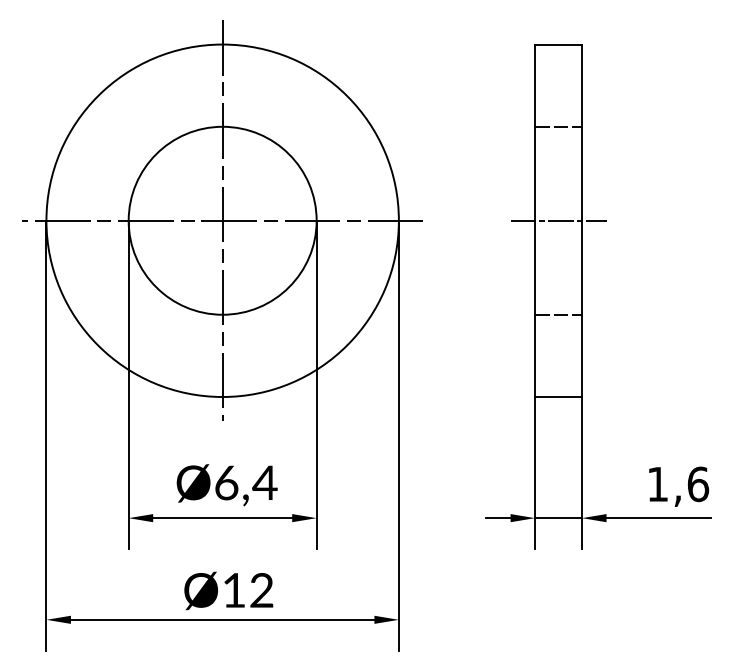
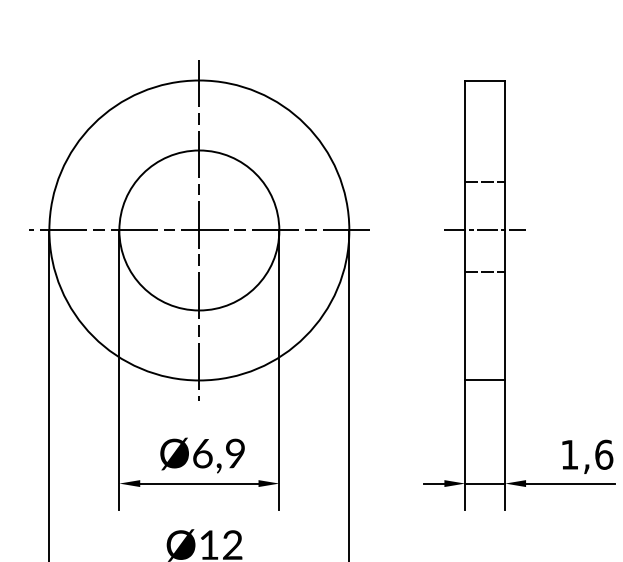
line: (558, 126) -> (485, 181), moved
line: (558, 314) -> (485, 271), moved
text: (264, 482) -> (234, 453), Ø6,4 -> Ø6,9

